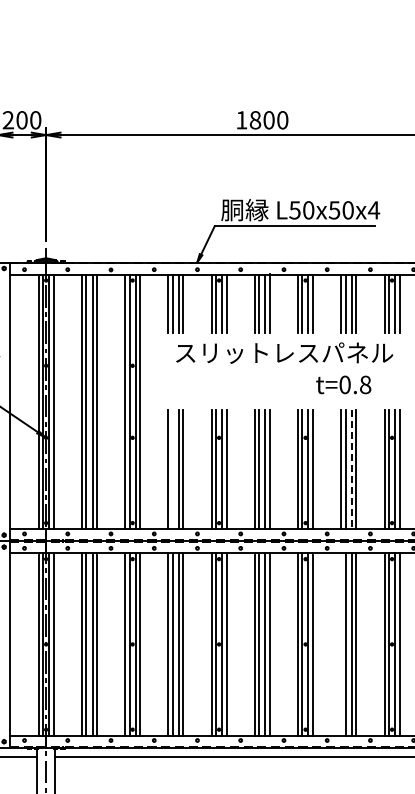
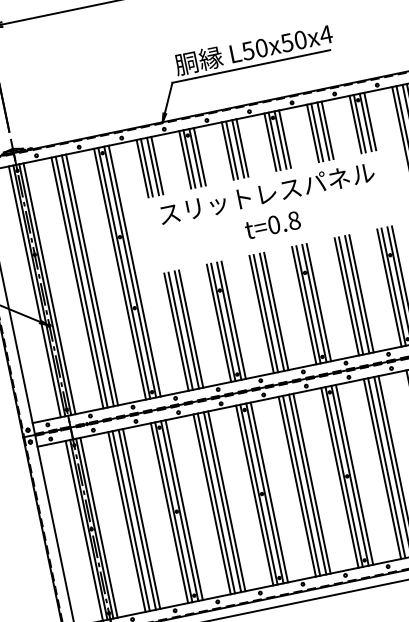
text: (343, 384) -> (272, 224), moved
line: (172, 469) -> (180, 331), added
line: (351, 469) -> (356, 294), dashed -> solid
line: (341, 644) -> (382, 469), added

